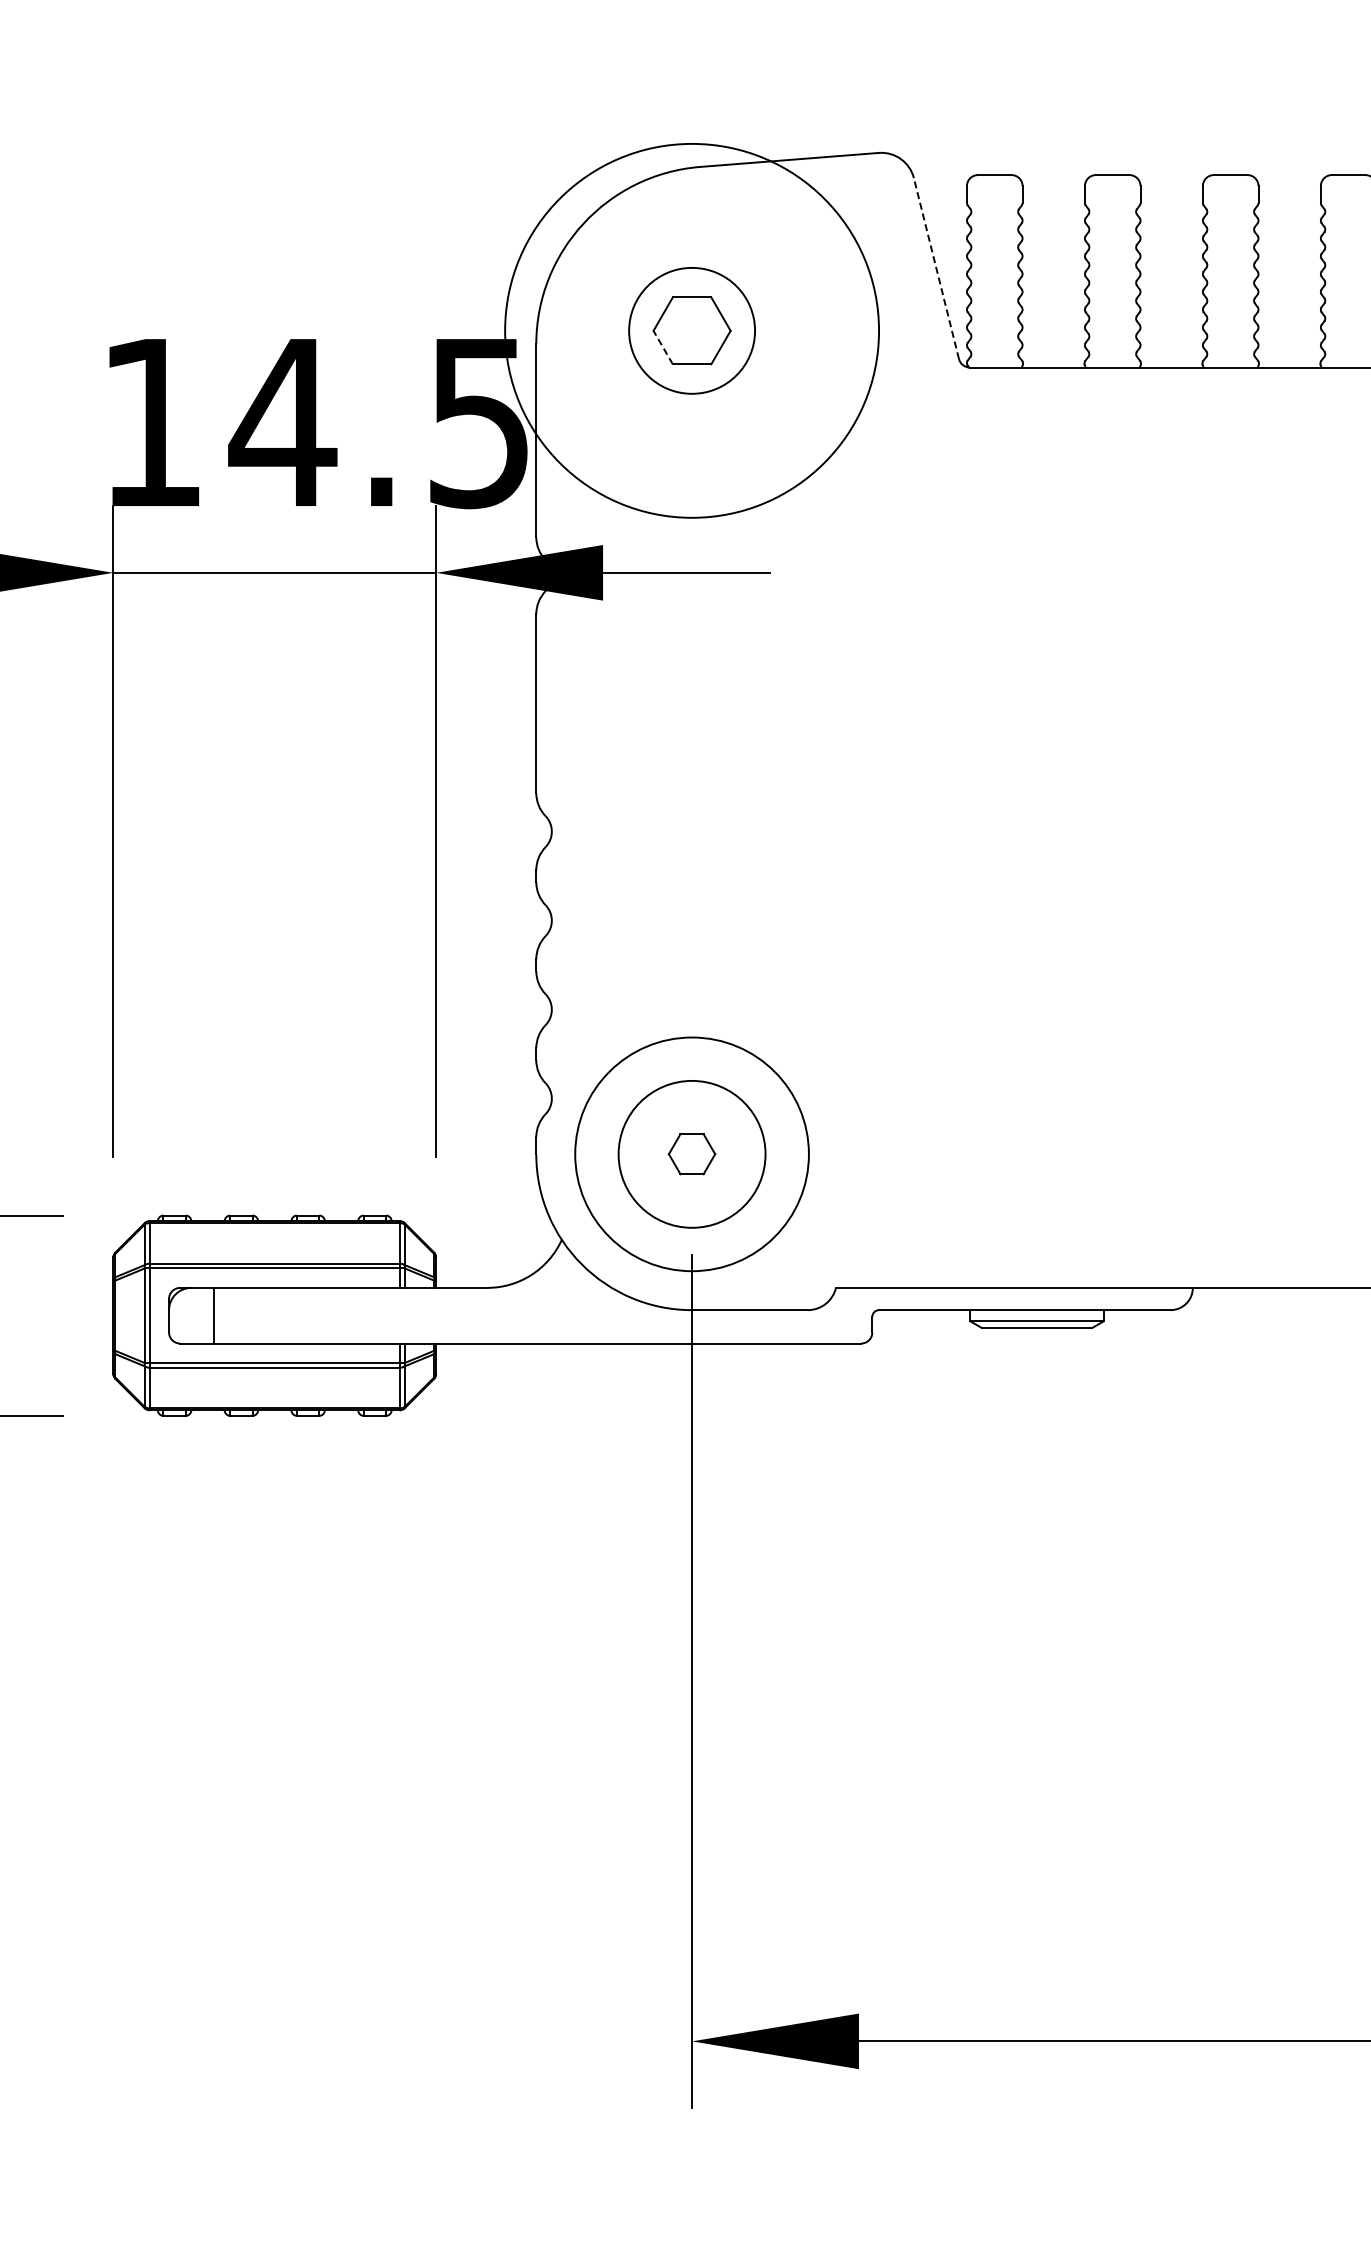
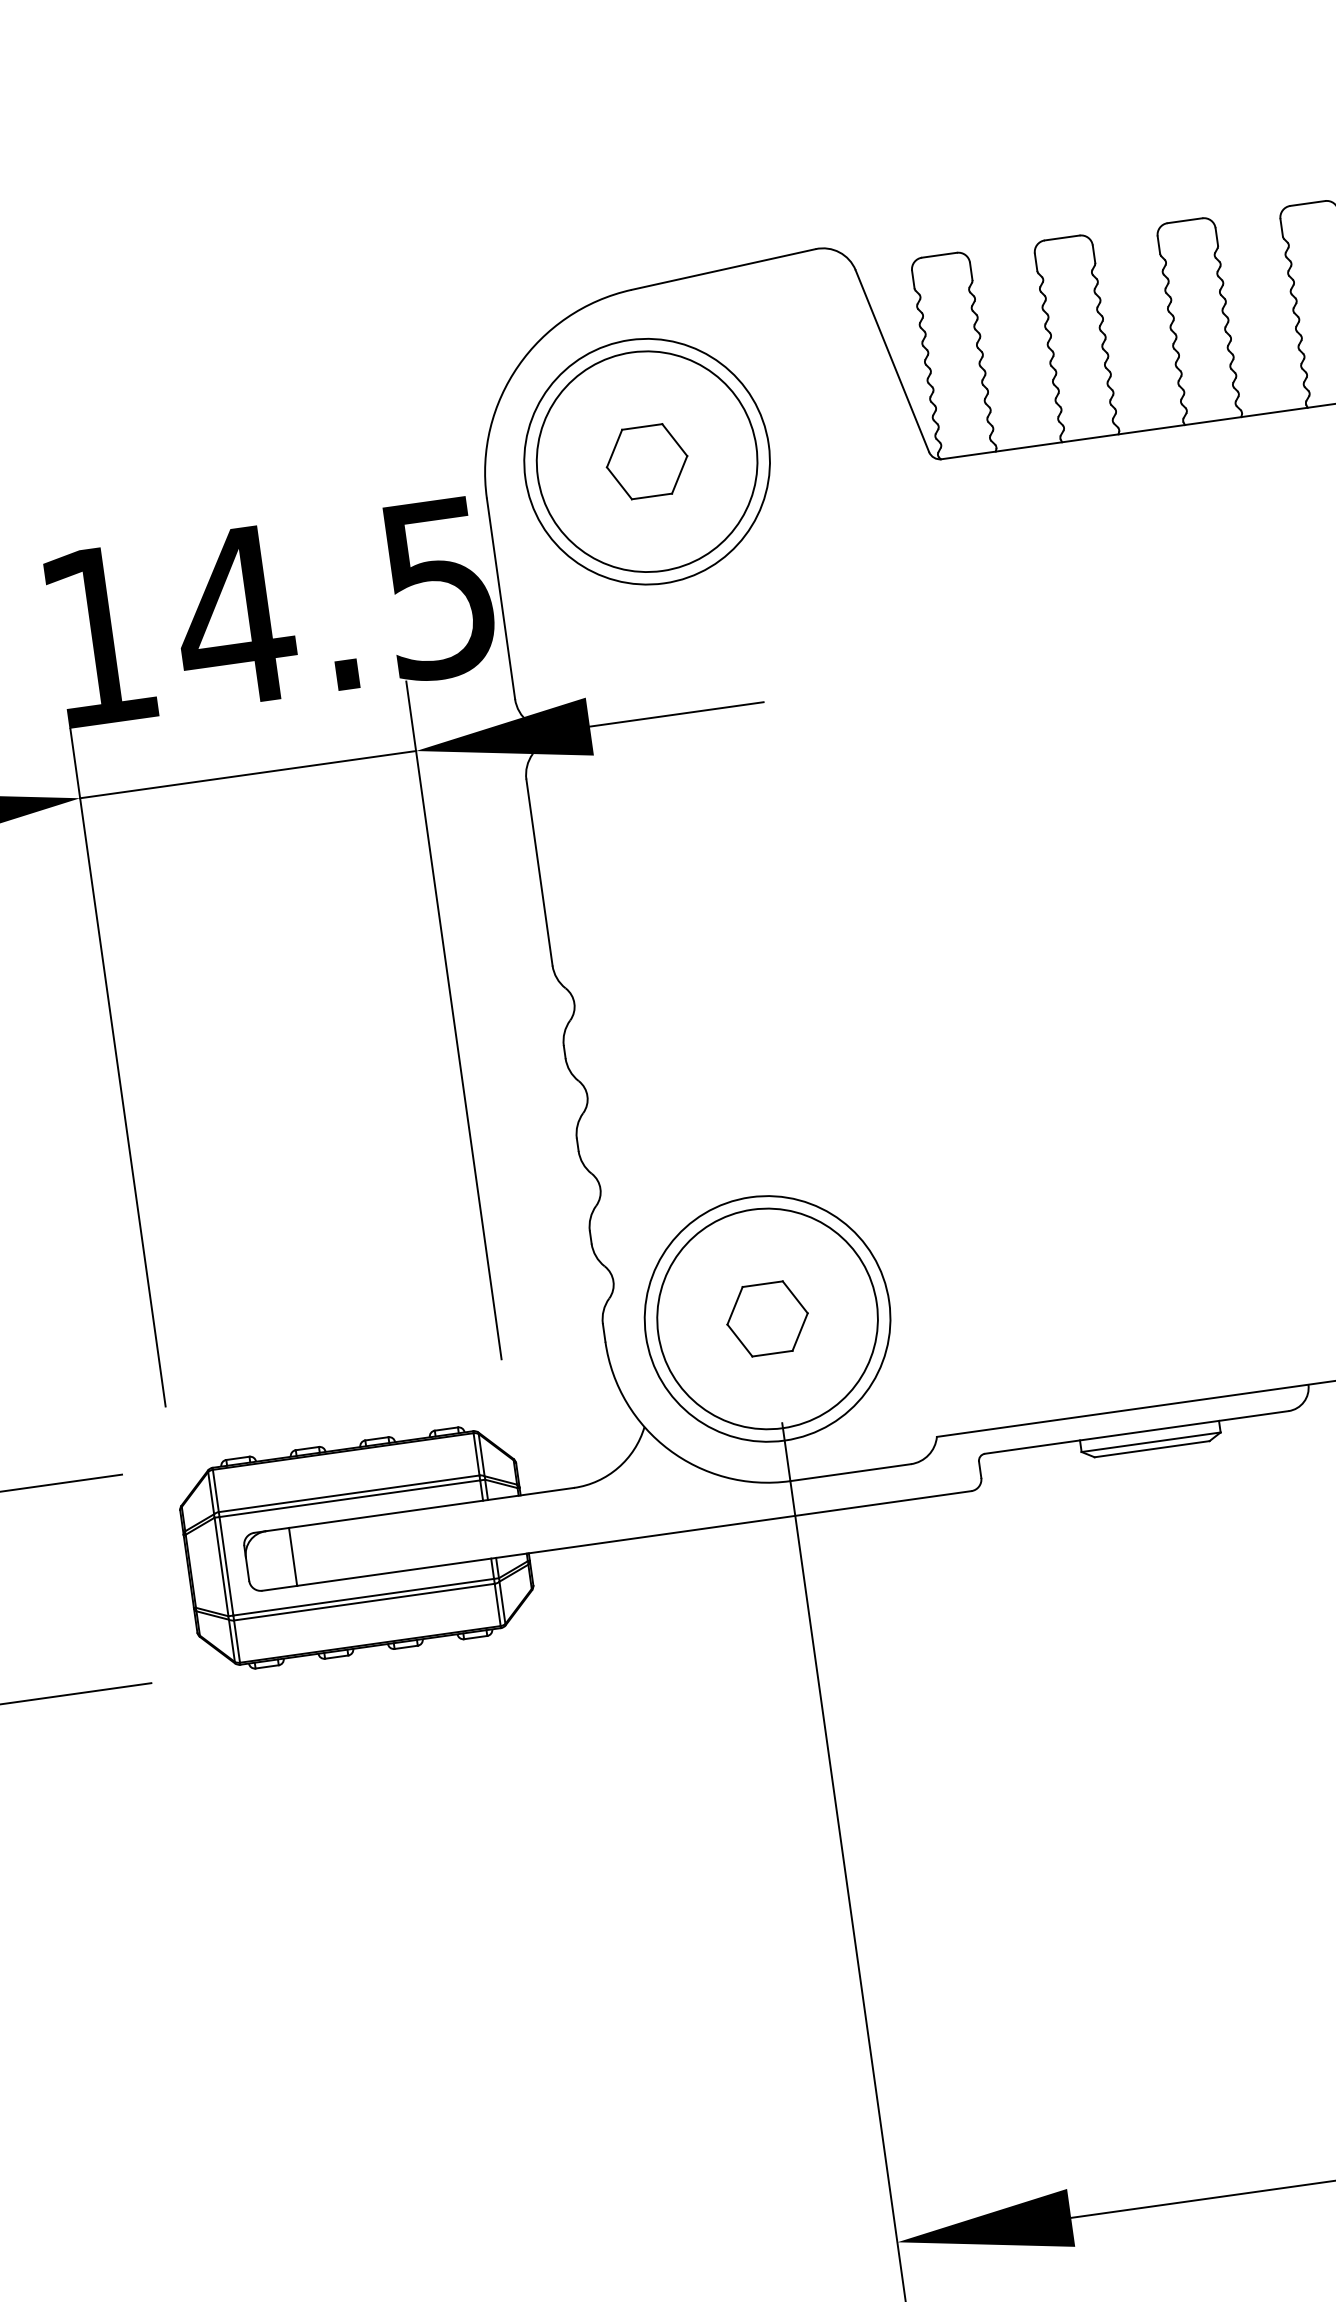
line: (936, 268) -> (892, 361), dashed -> solid
circle: (691, 330) -> (646, 461), size x0.62
circle: (692, 330) -> (647, 461), size x1.67
line: (662, 347) -> (618, 483), dashed -> solid
part: (691, 1153) -> (766, 1318), size x1.67
circle: (692, 1154) -> (768, 1319), size x1.43

